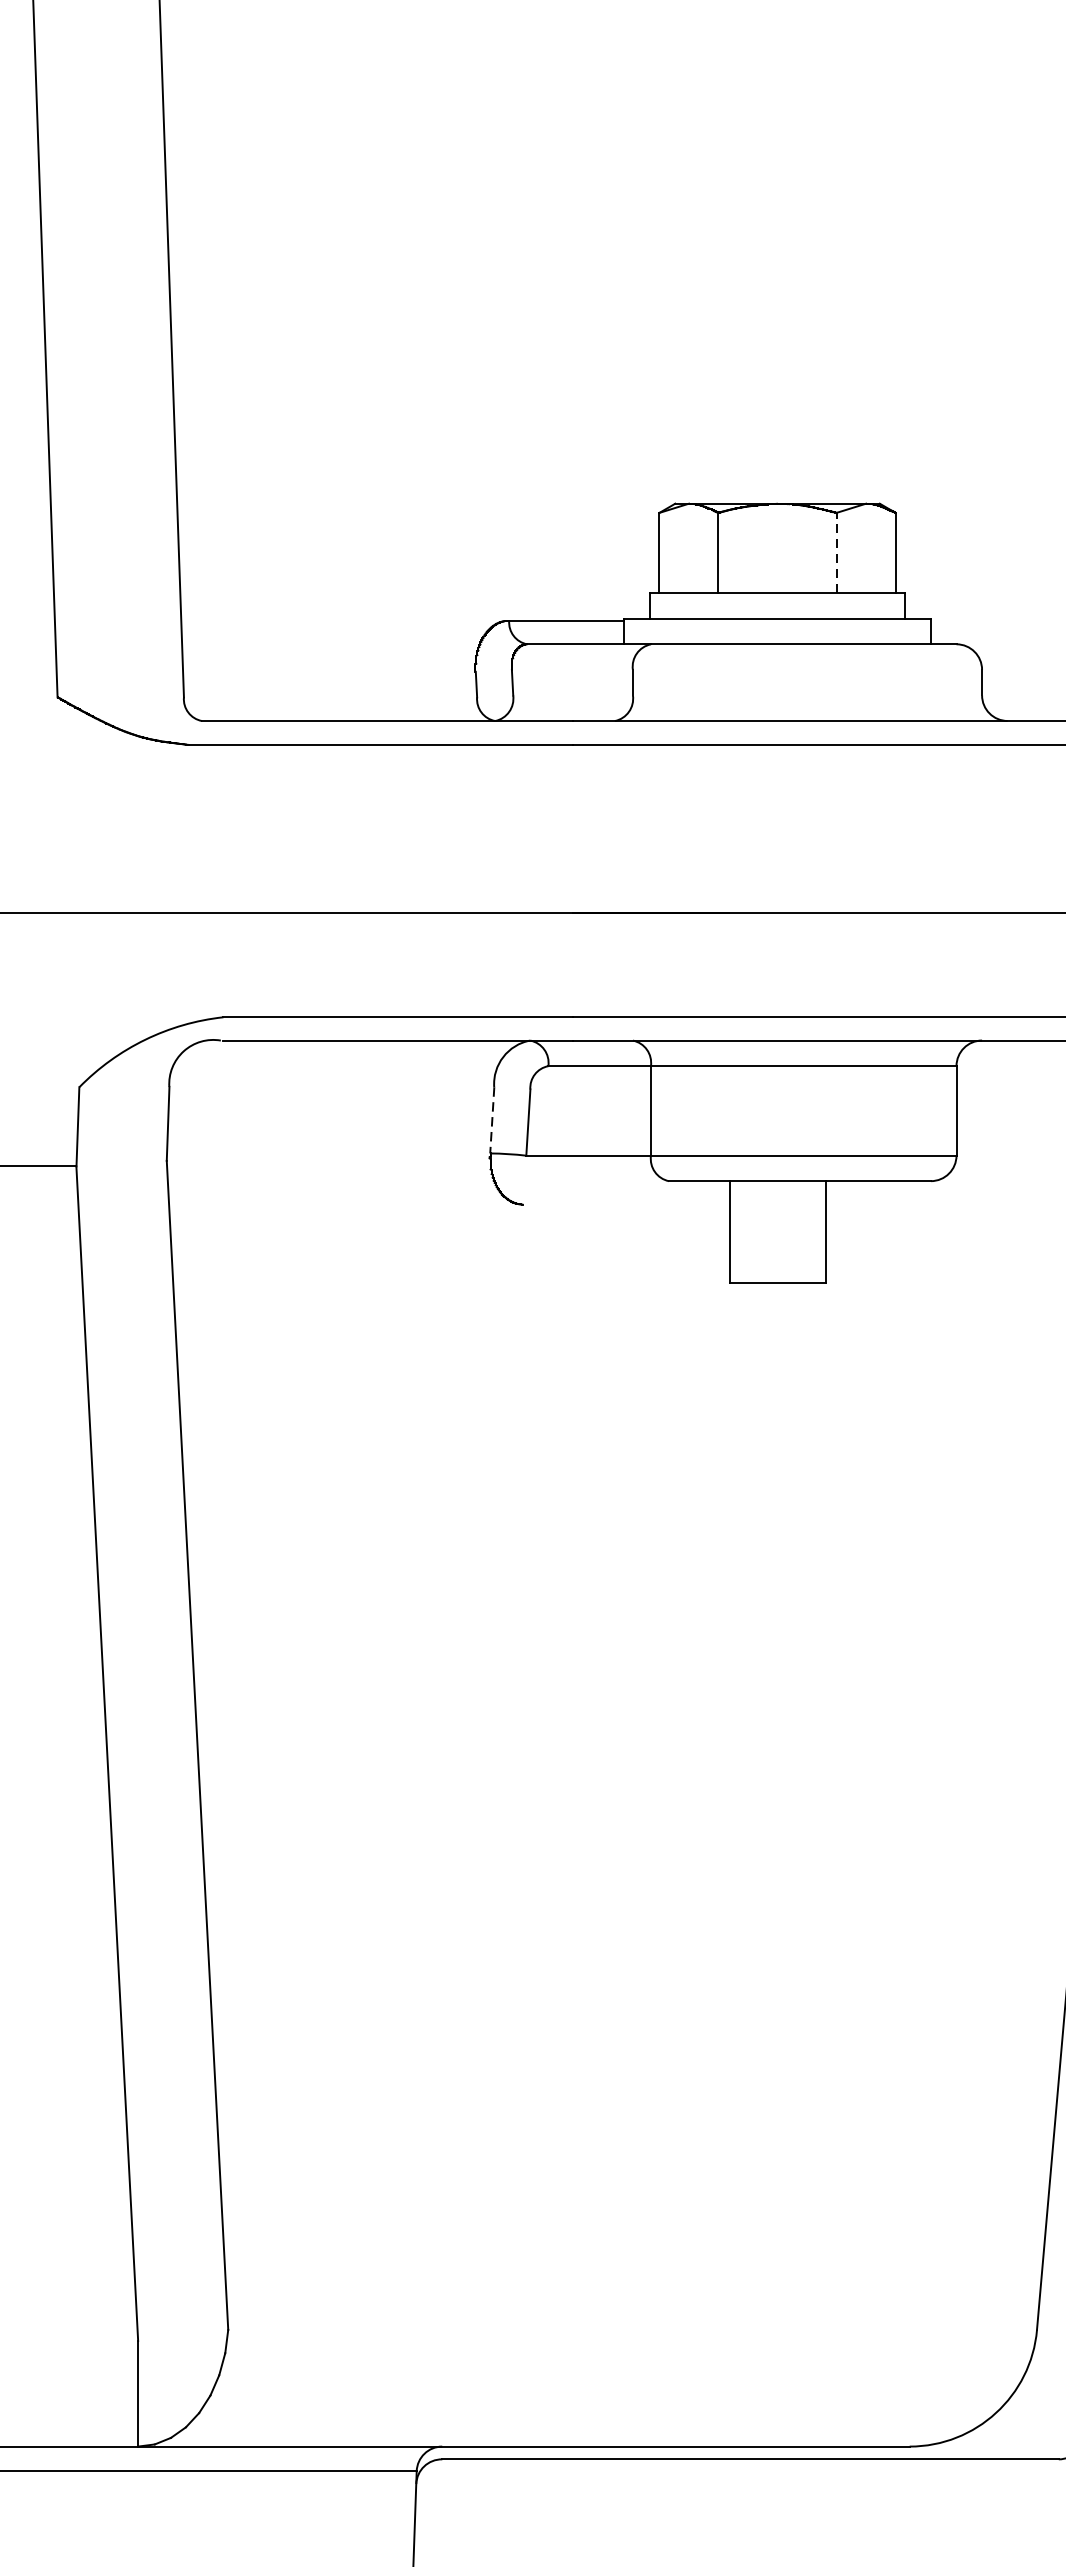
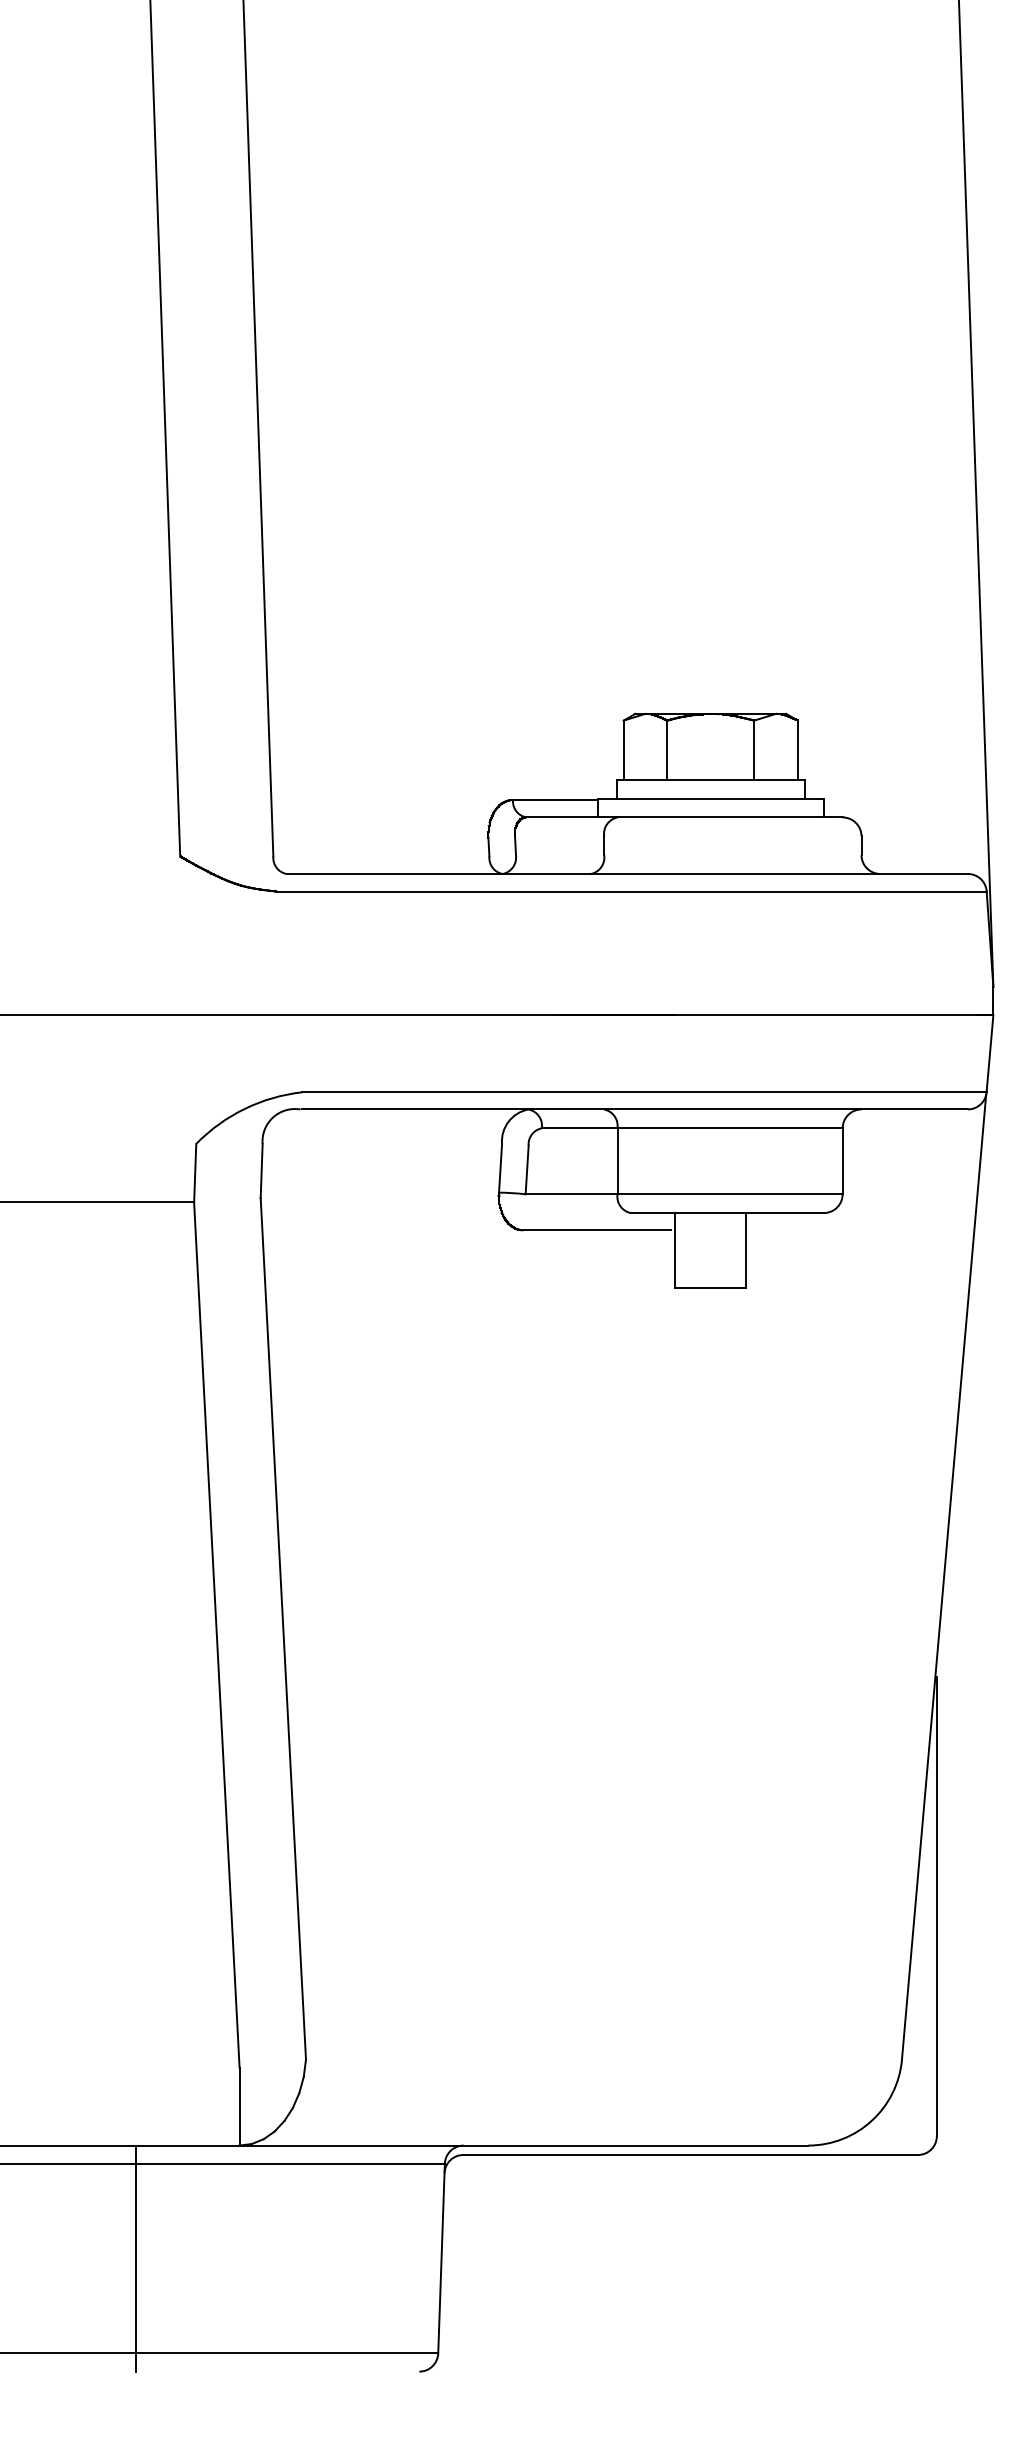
line: (836, 553) -> (754, 750), dashed -> solid
line: (492, 1120) -> (500, 1168), dashed -> solid
line: (623, 1204) -> (597, 1230), added

